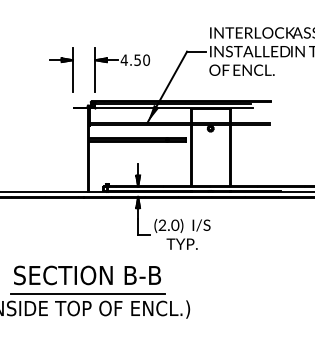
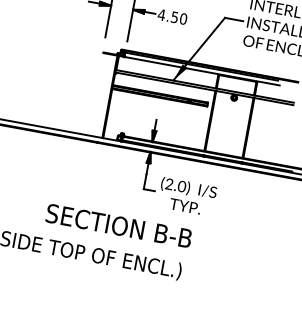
text: (87, 275) -> (119, 226), moved
line: (87, 294) -> (83, 238), removed

